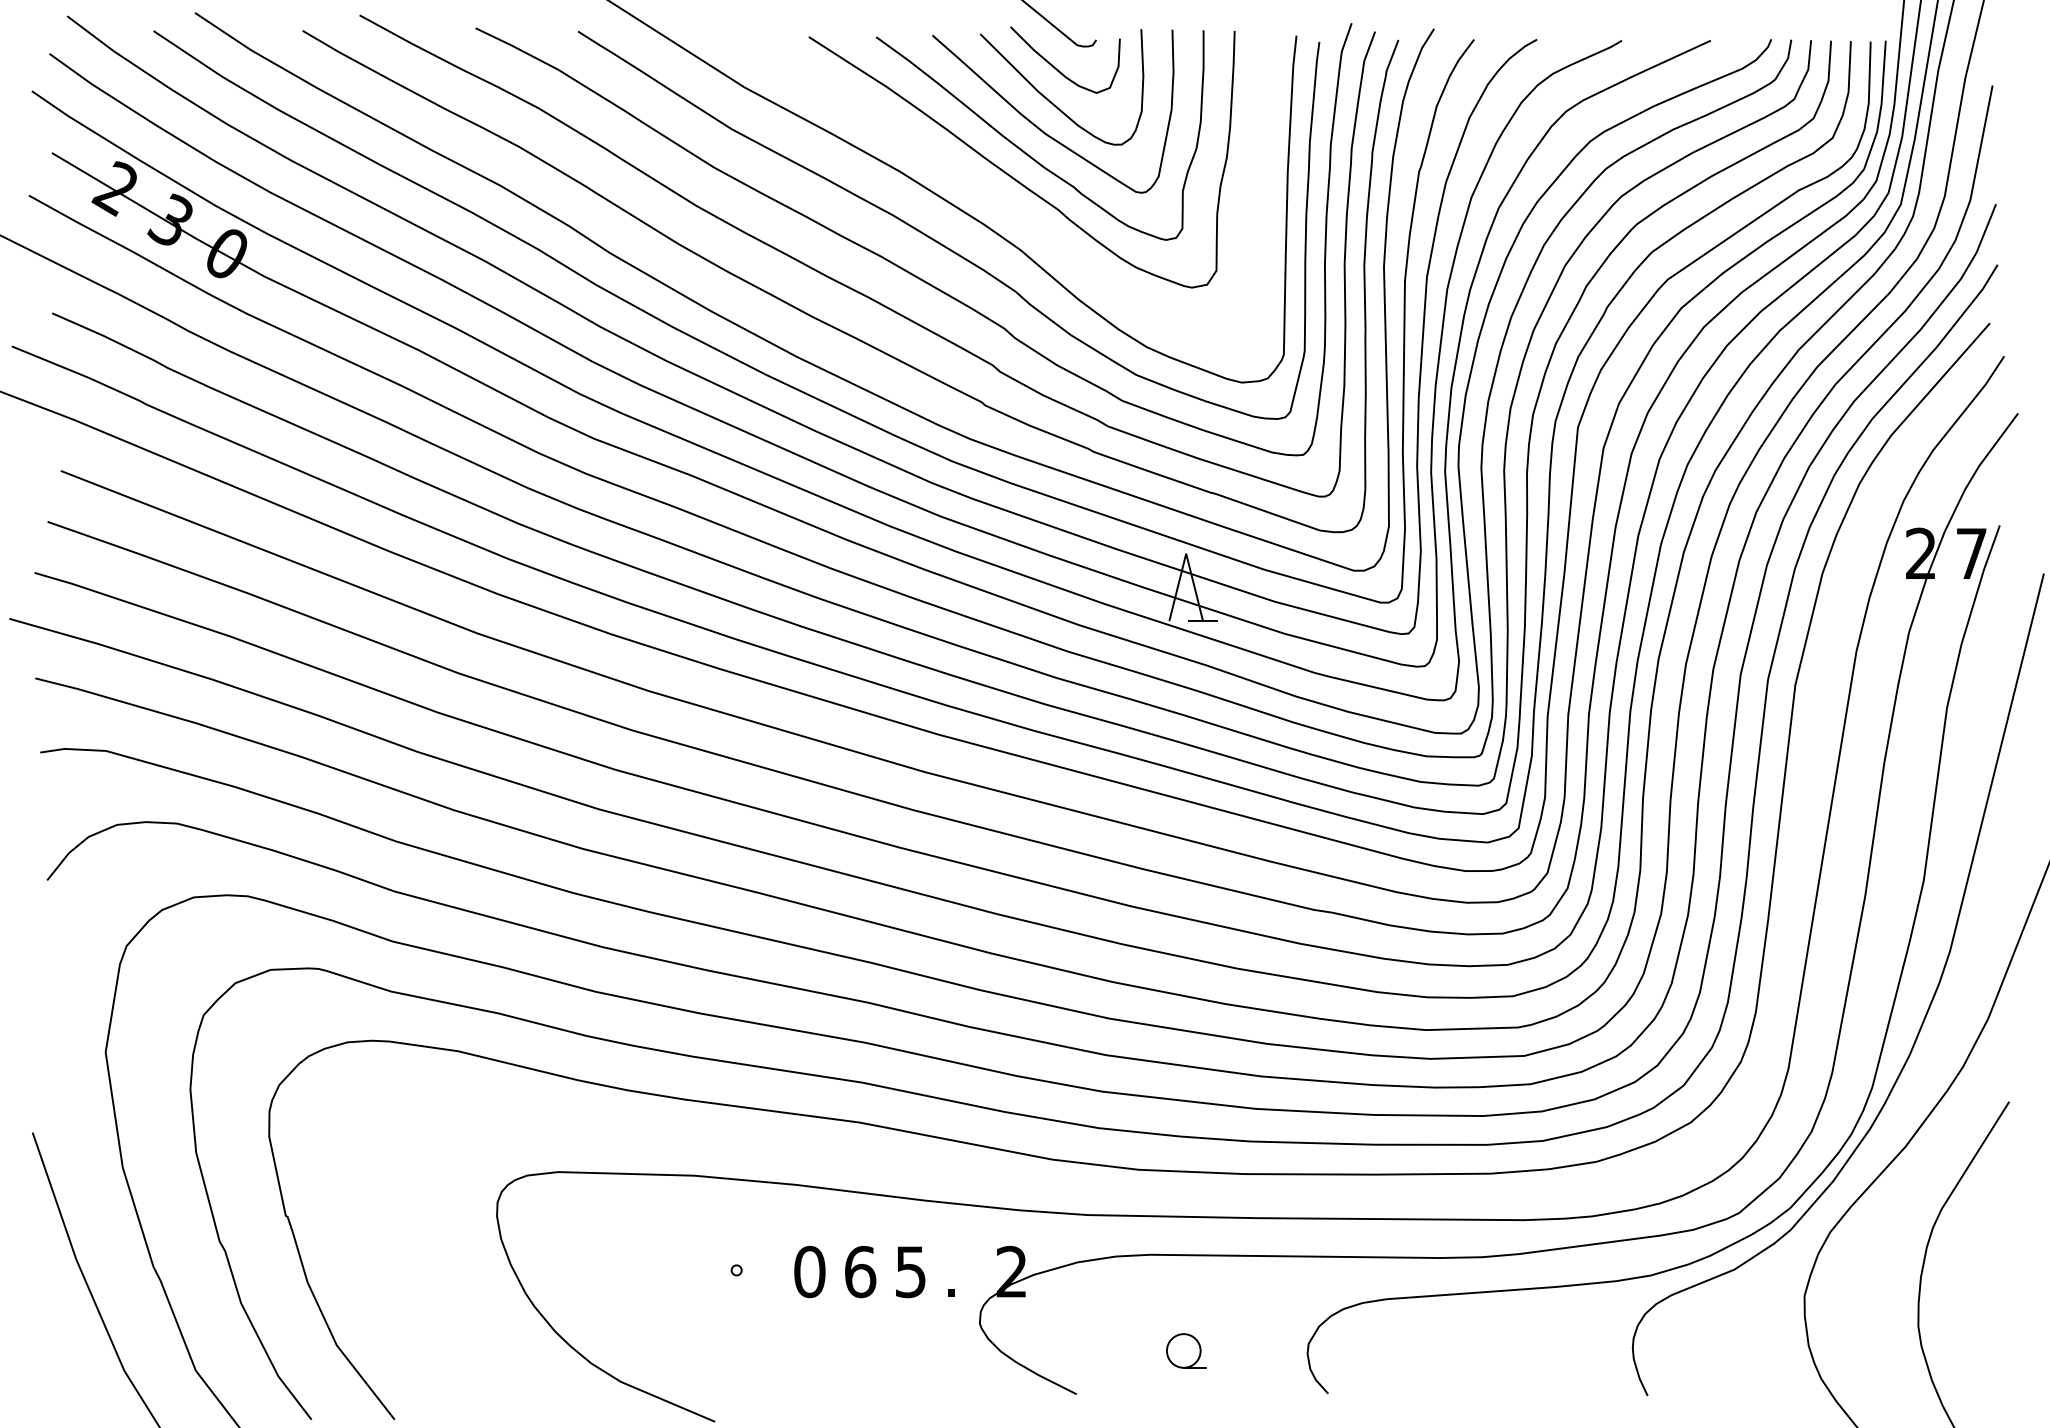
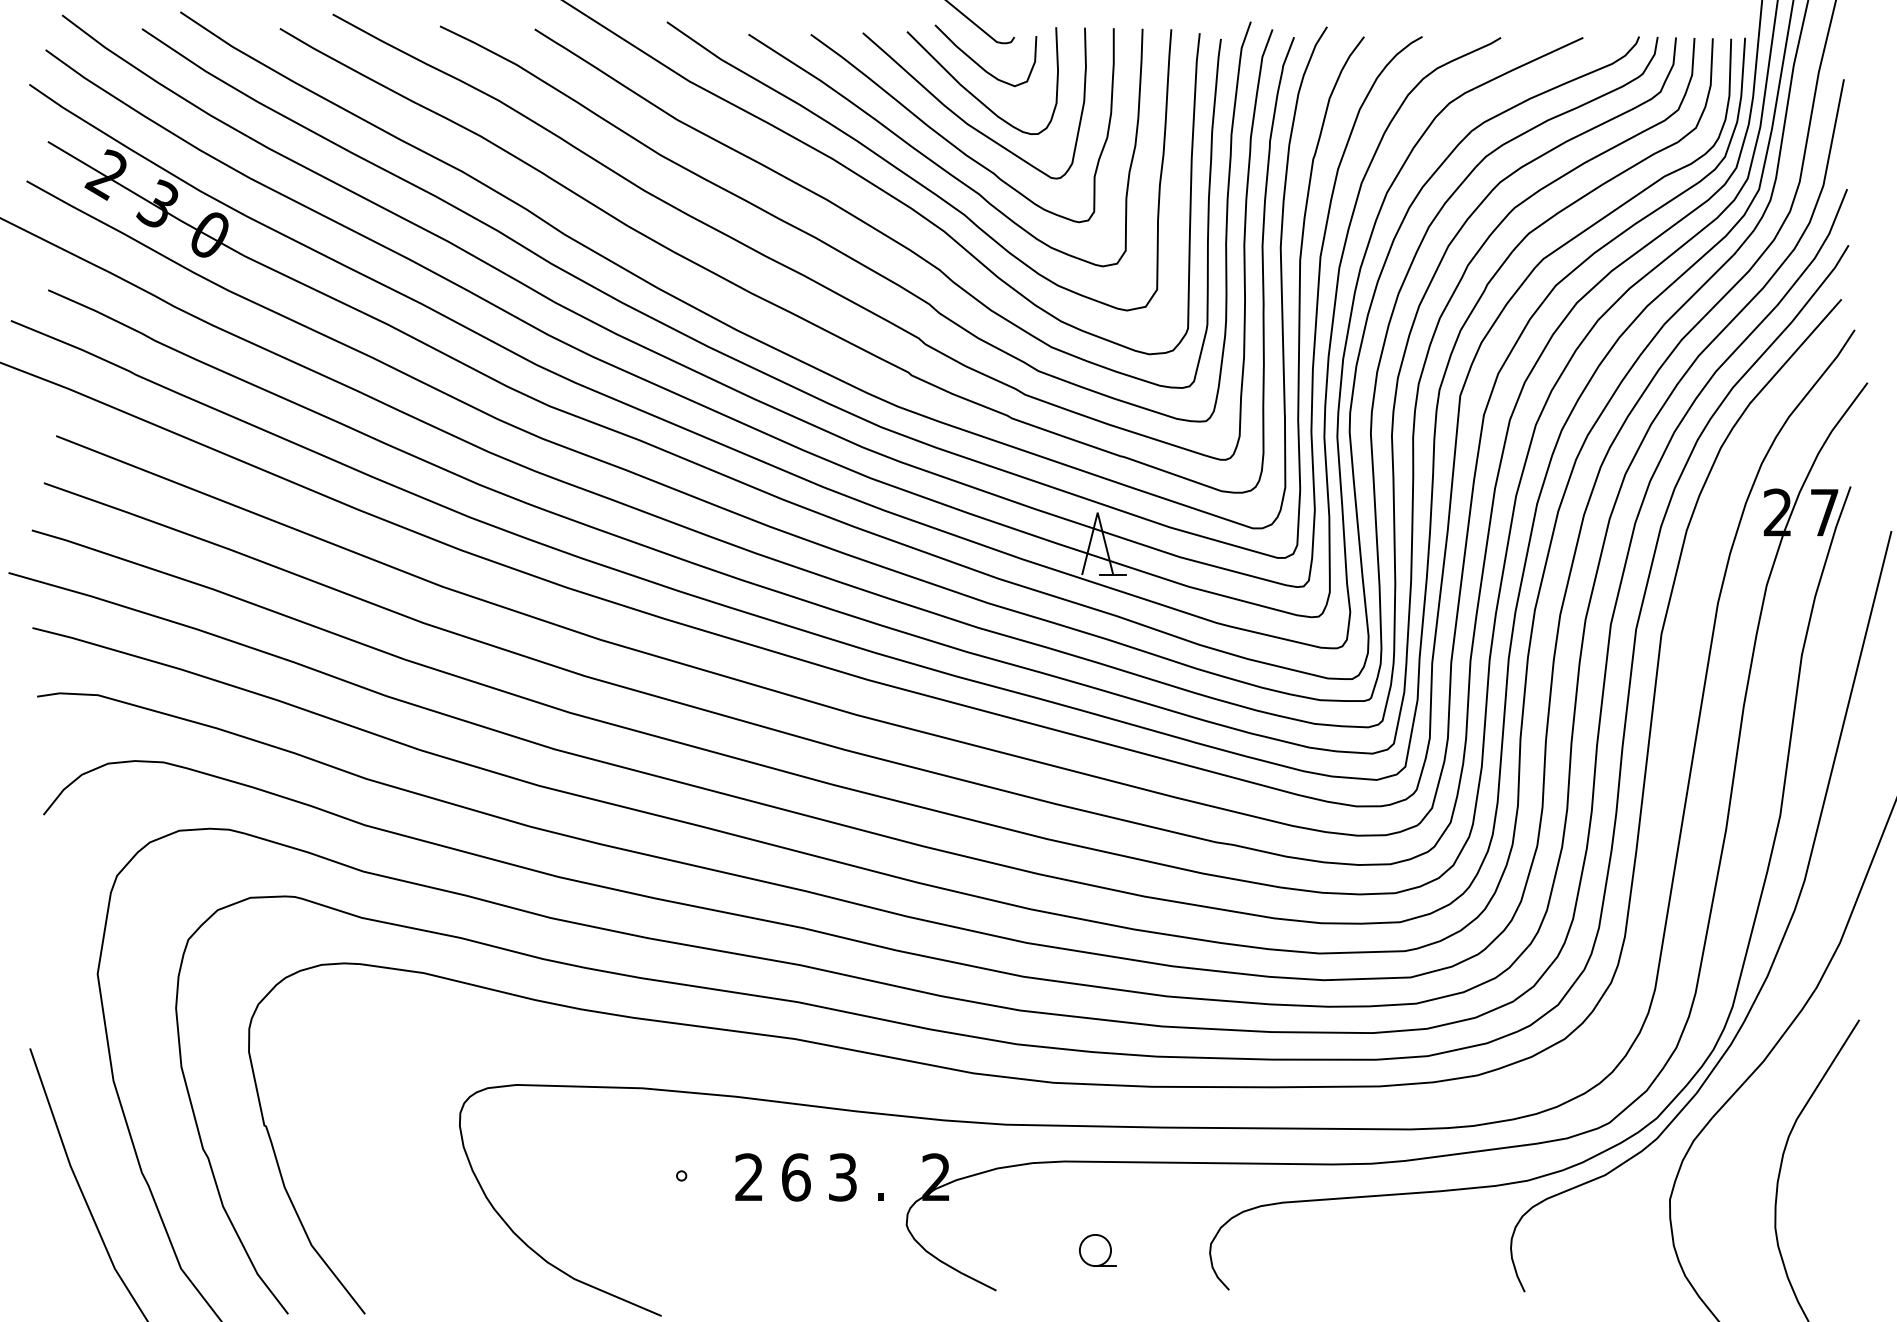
curve: (984, 190) -> (911, 176), added
text: (809, 1271) -> (749, 1176), 0 -> 2
text: (910, 1271) -> (842, 1176), 5 -> 3

